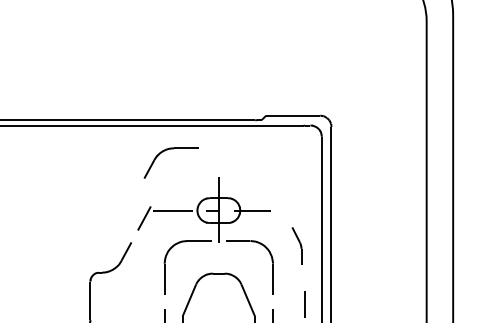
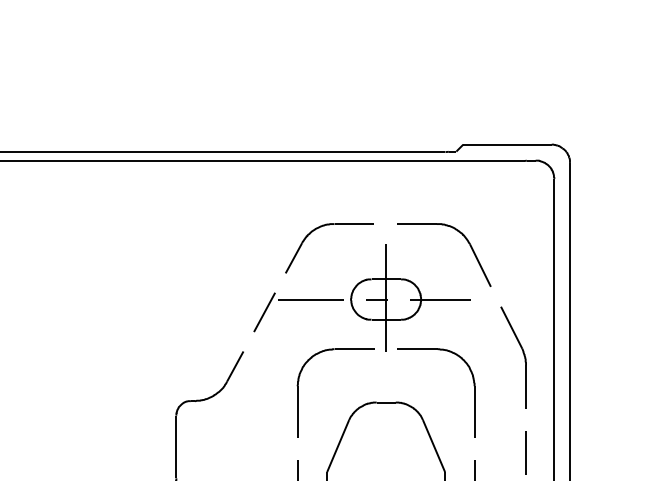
part: (165, 151) -> (320, 229), moved
part: (263, 170) -> (459, 234), added
part: (296, 245) -> (512, 356), size x1.67

